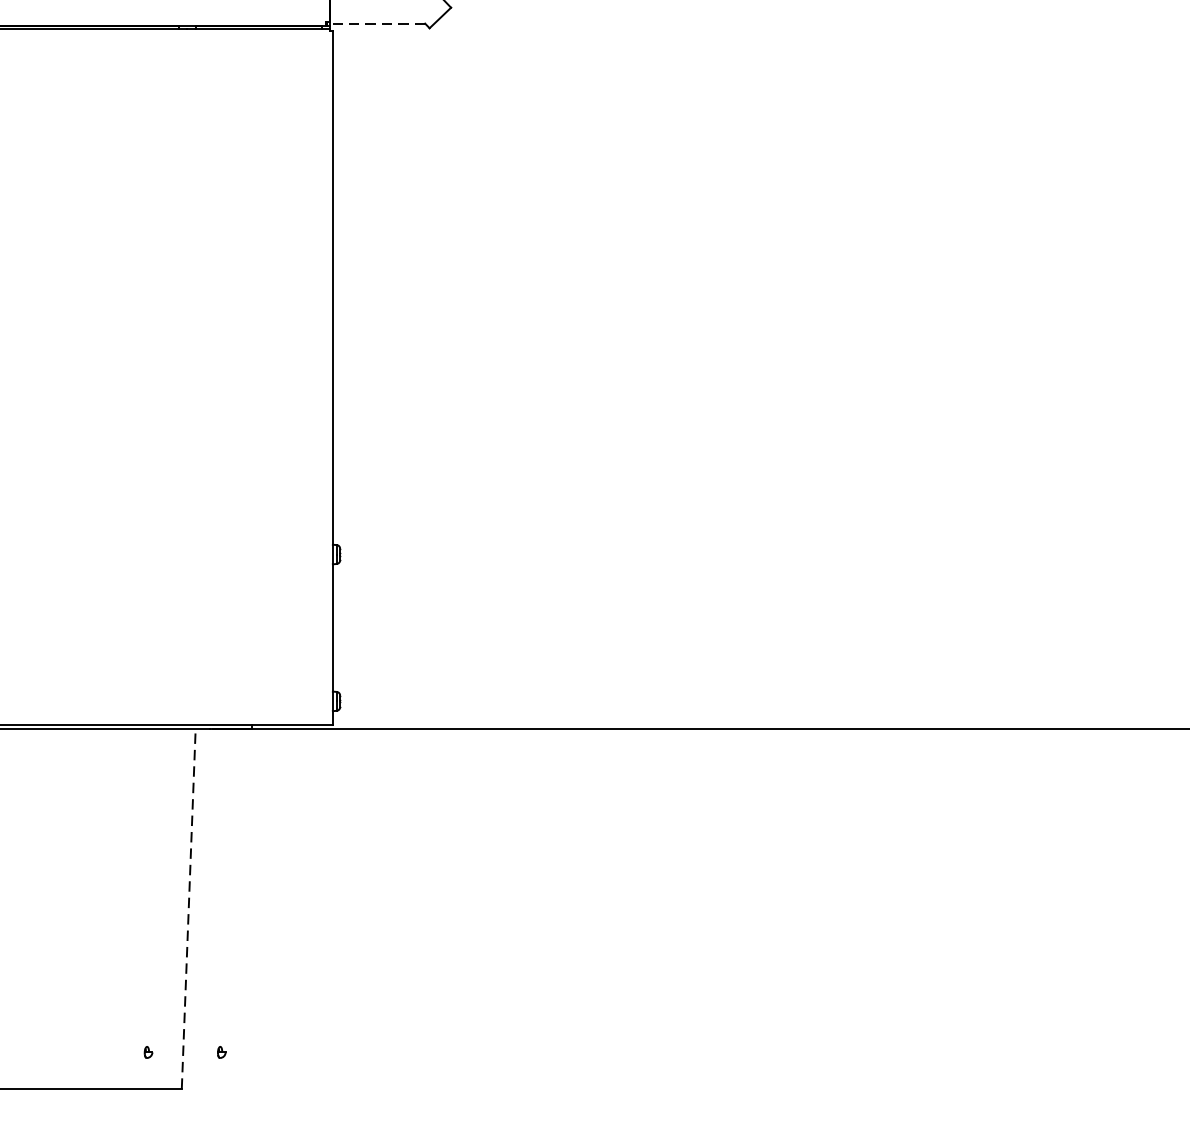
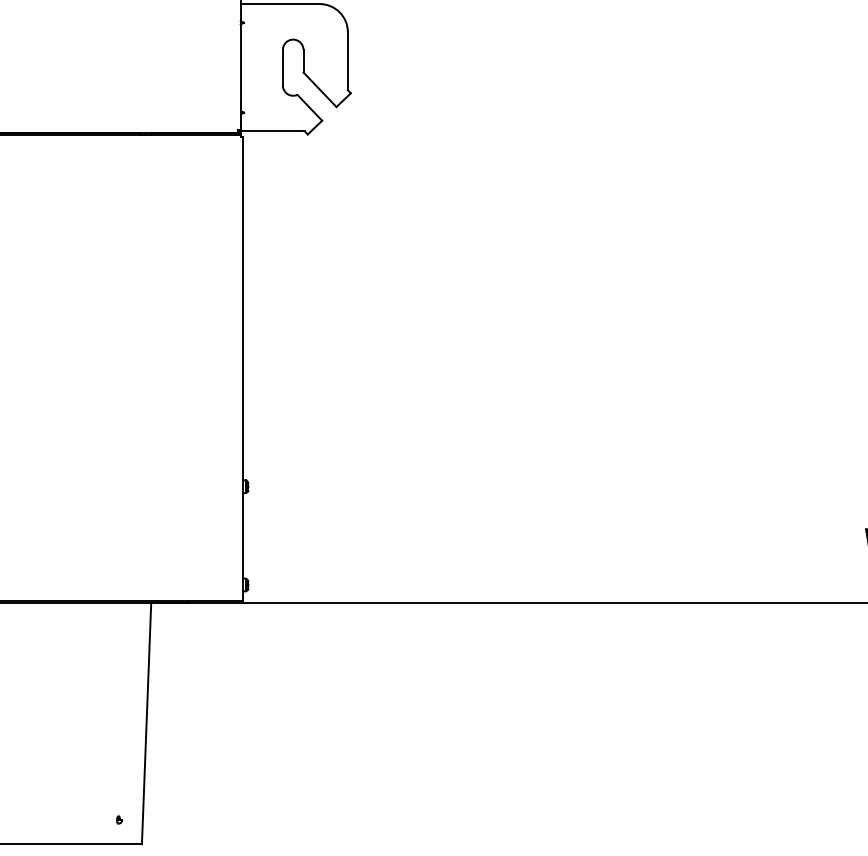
line: (376, 23) -> (272, 131), dashed -> solid
line: (188, 908) -> (146, 723), dashed -> solid
part: (221, 1051) -> (168, 819), removed

